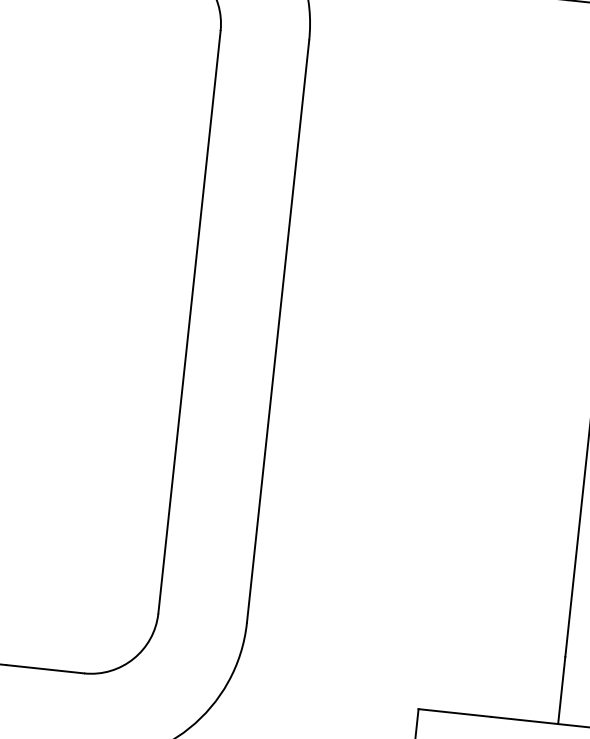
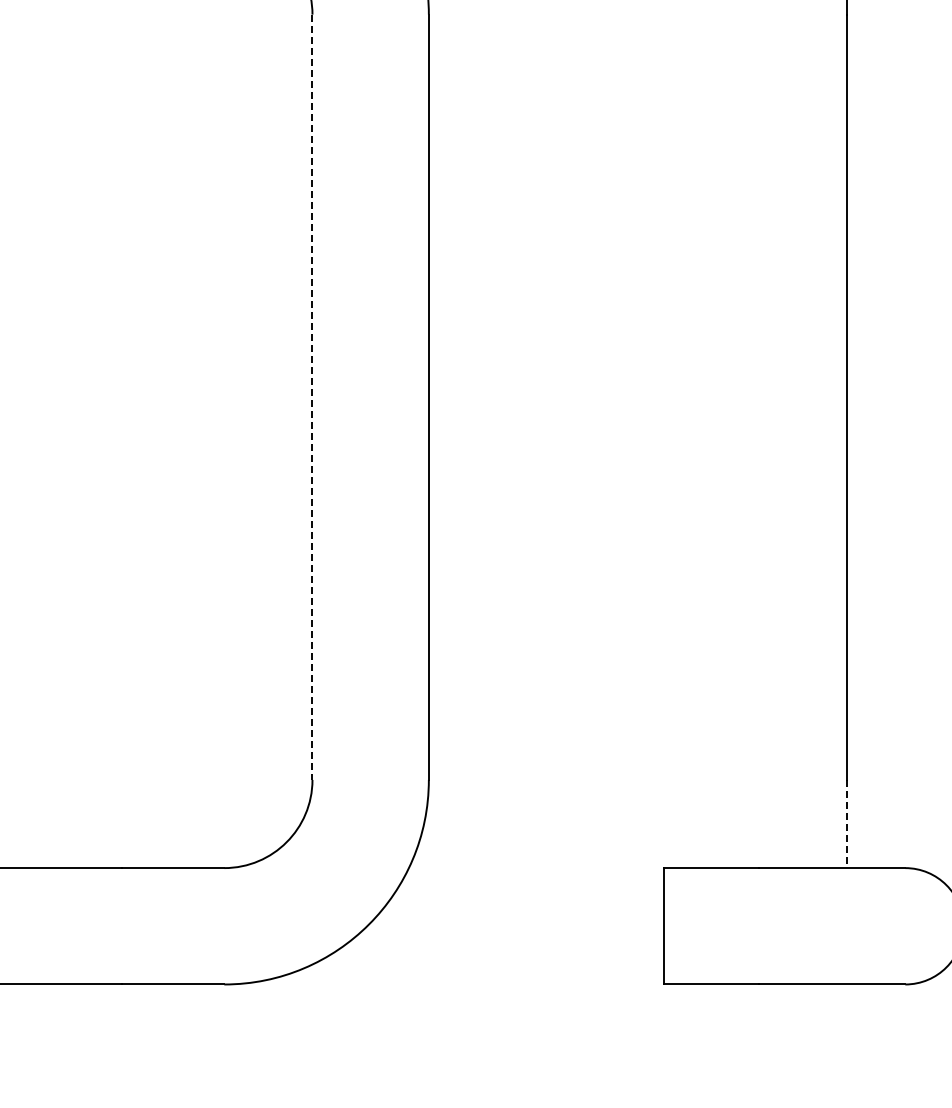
line: (189, 322) -> (312, 397), solid -> dashed
line: (561, 690) -> (847, 824), solid -> dashed

